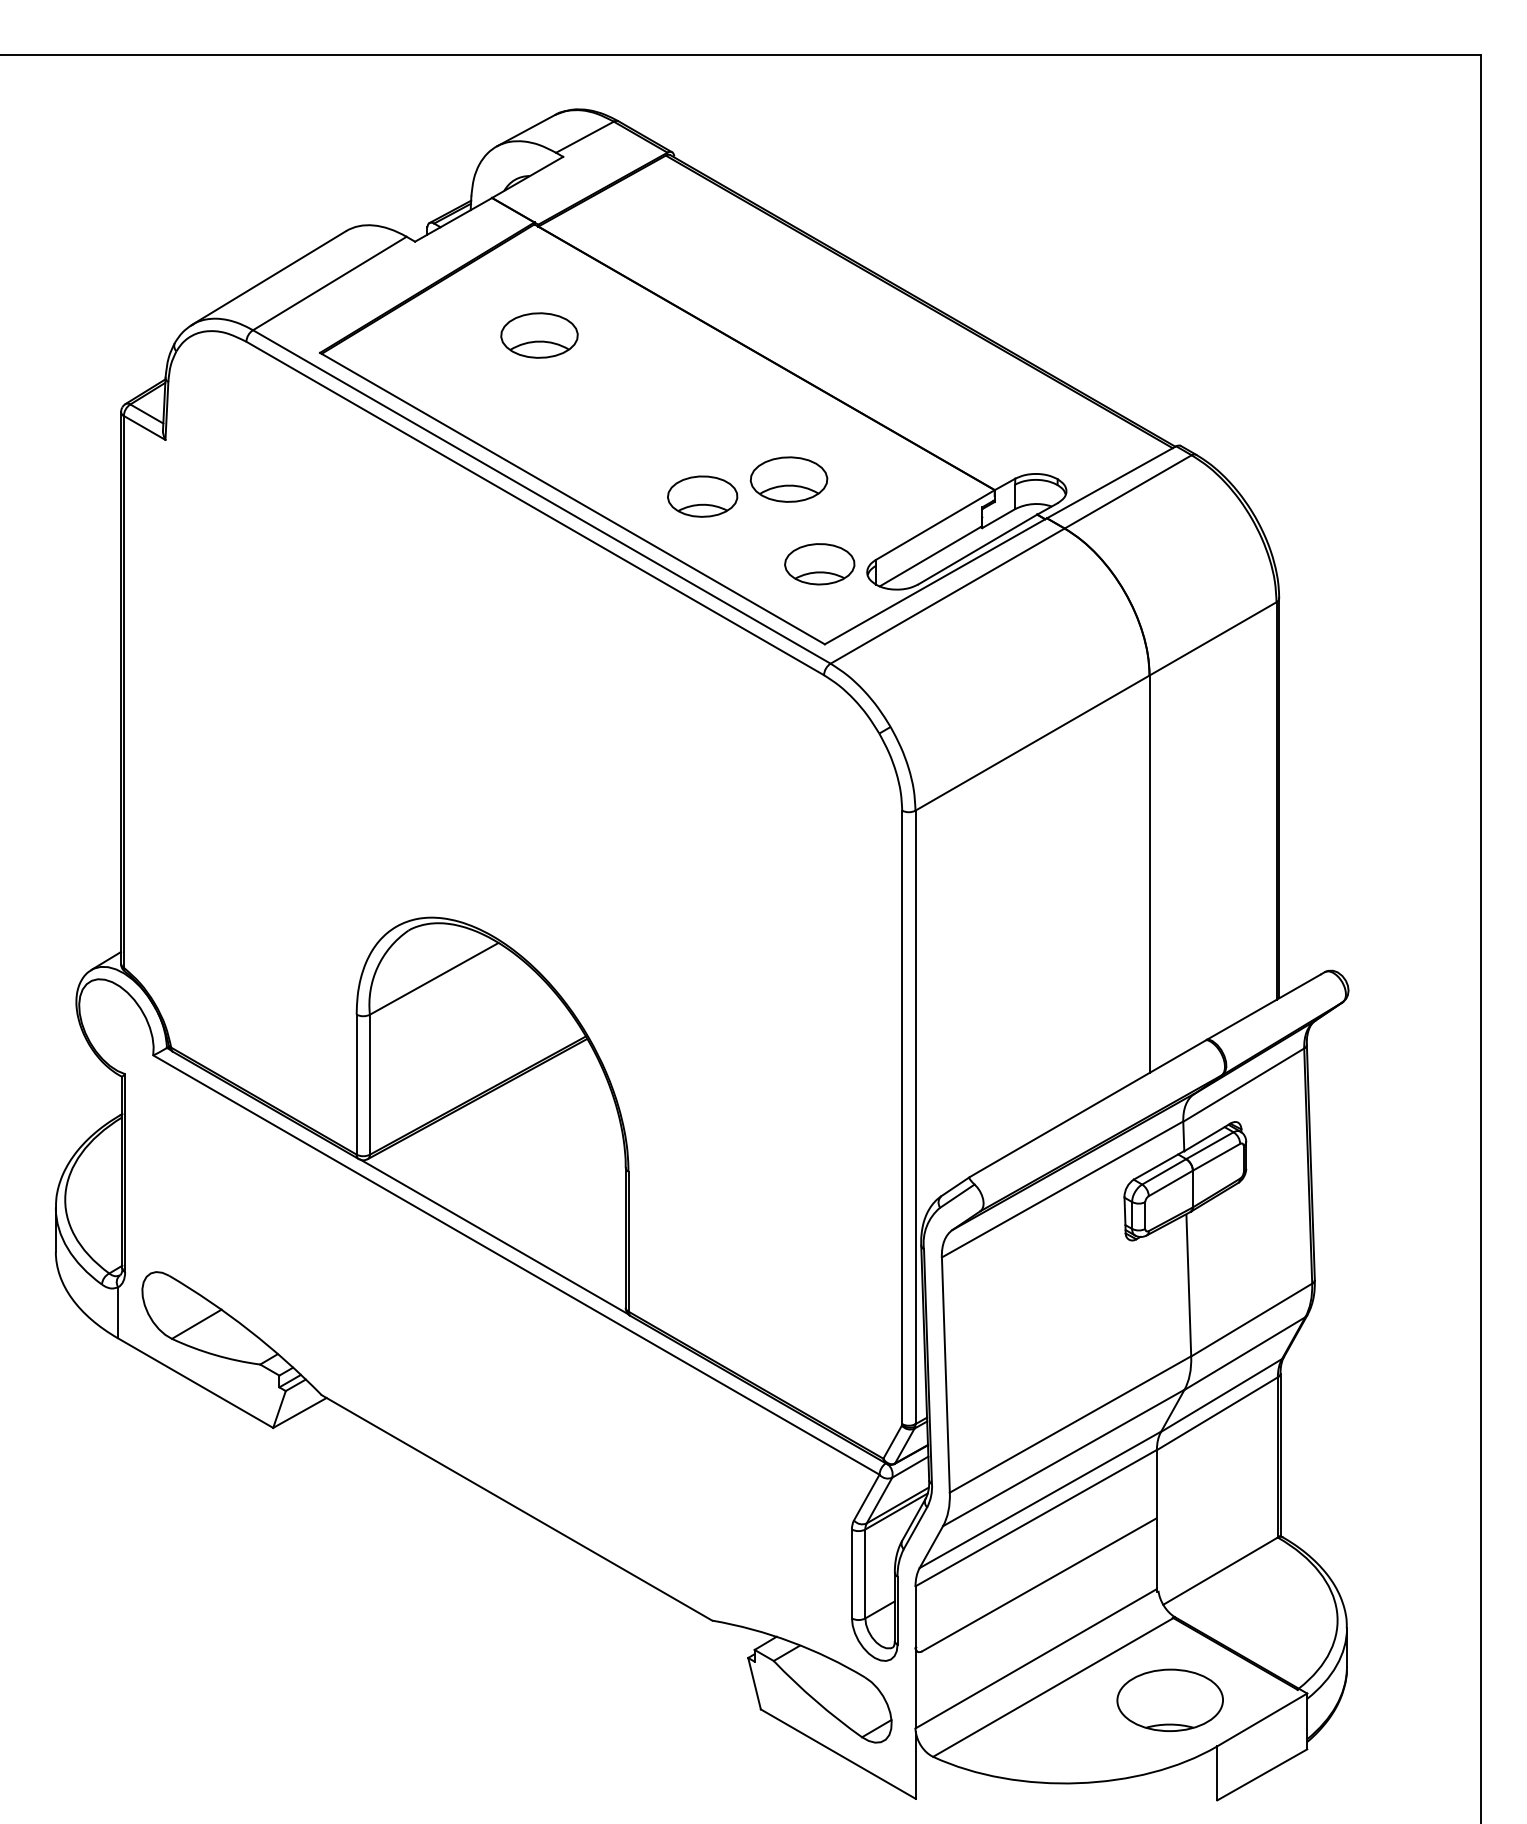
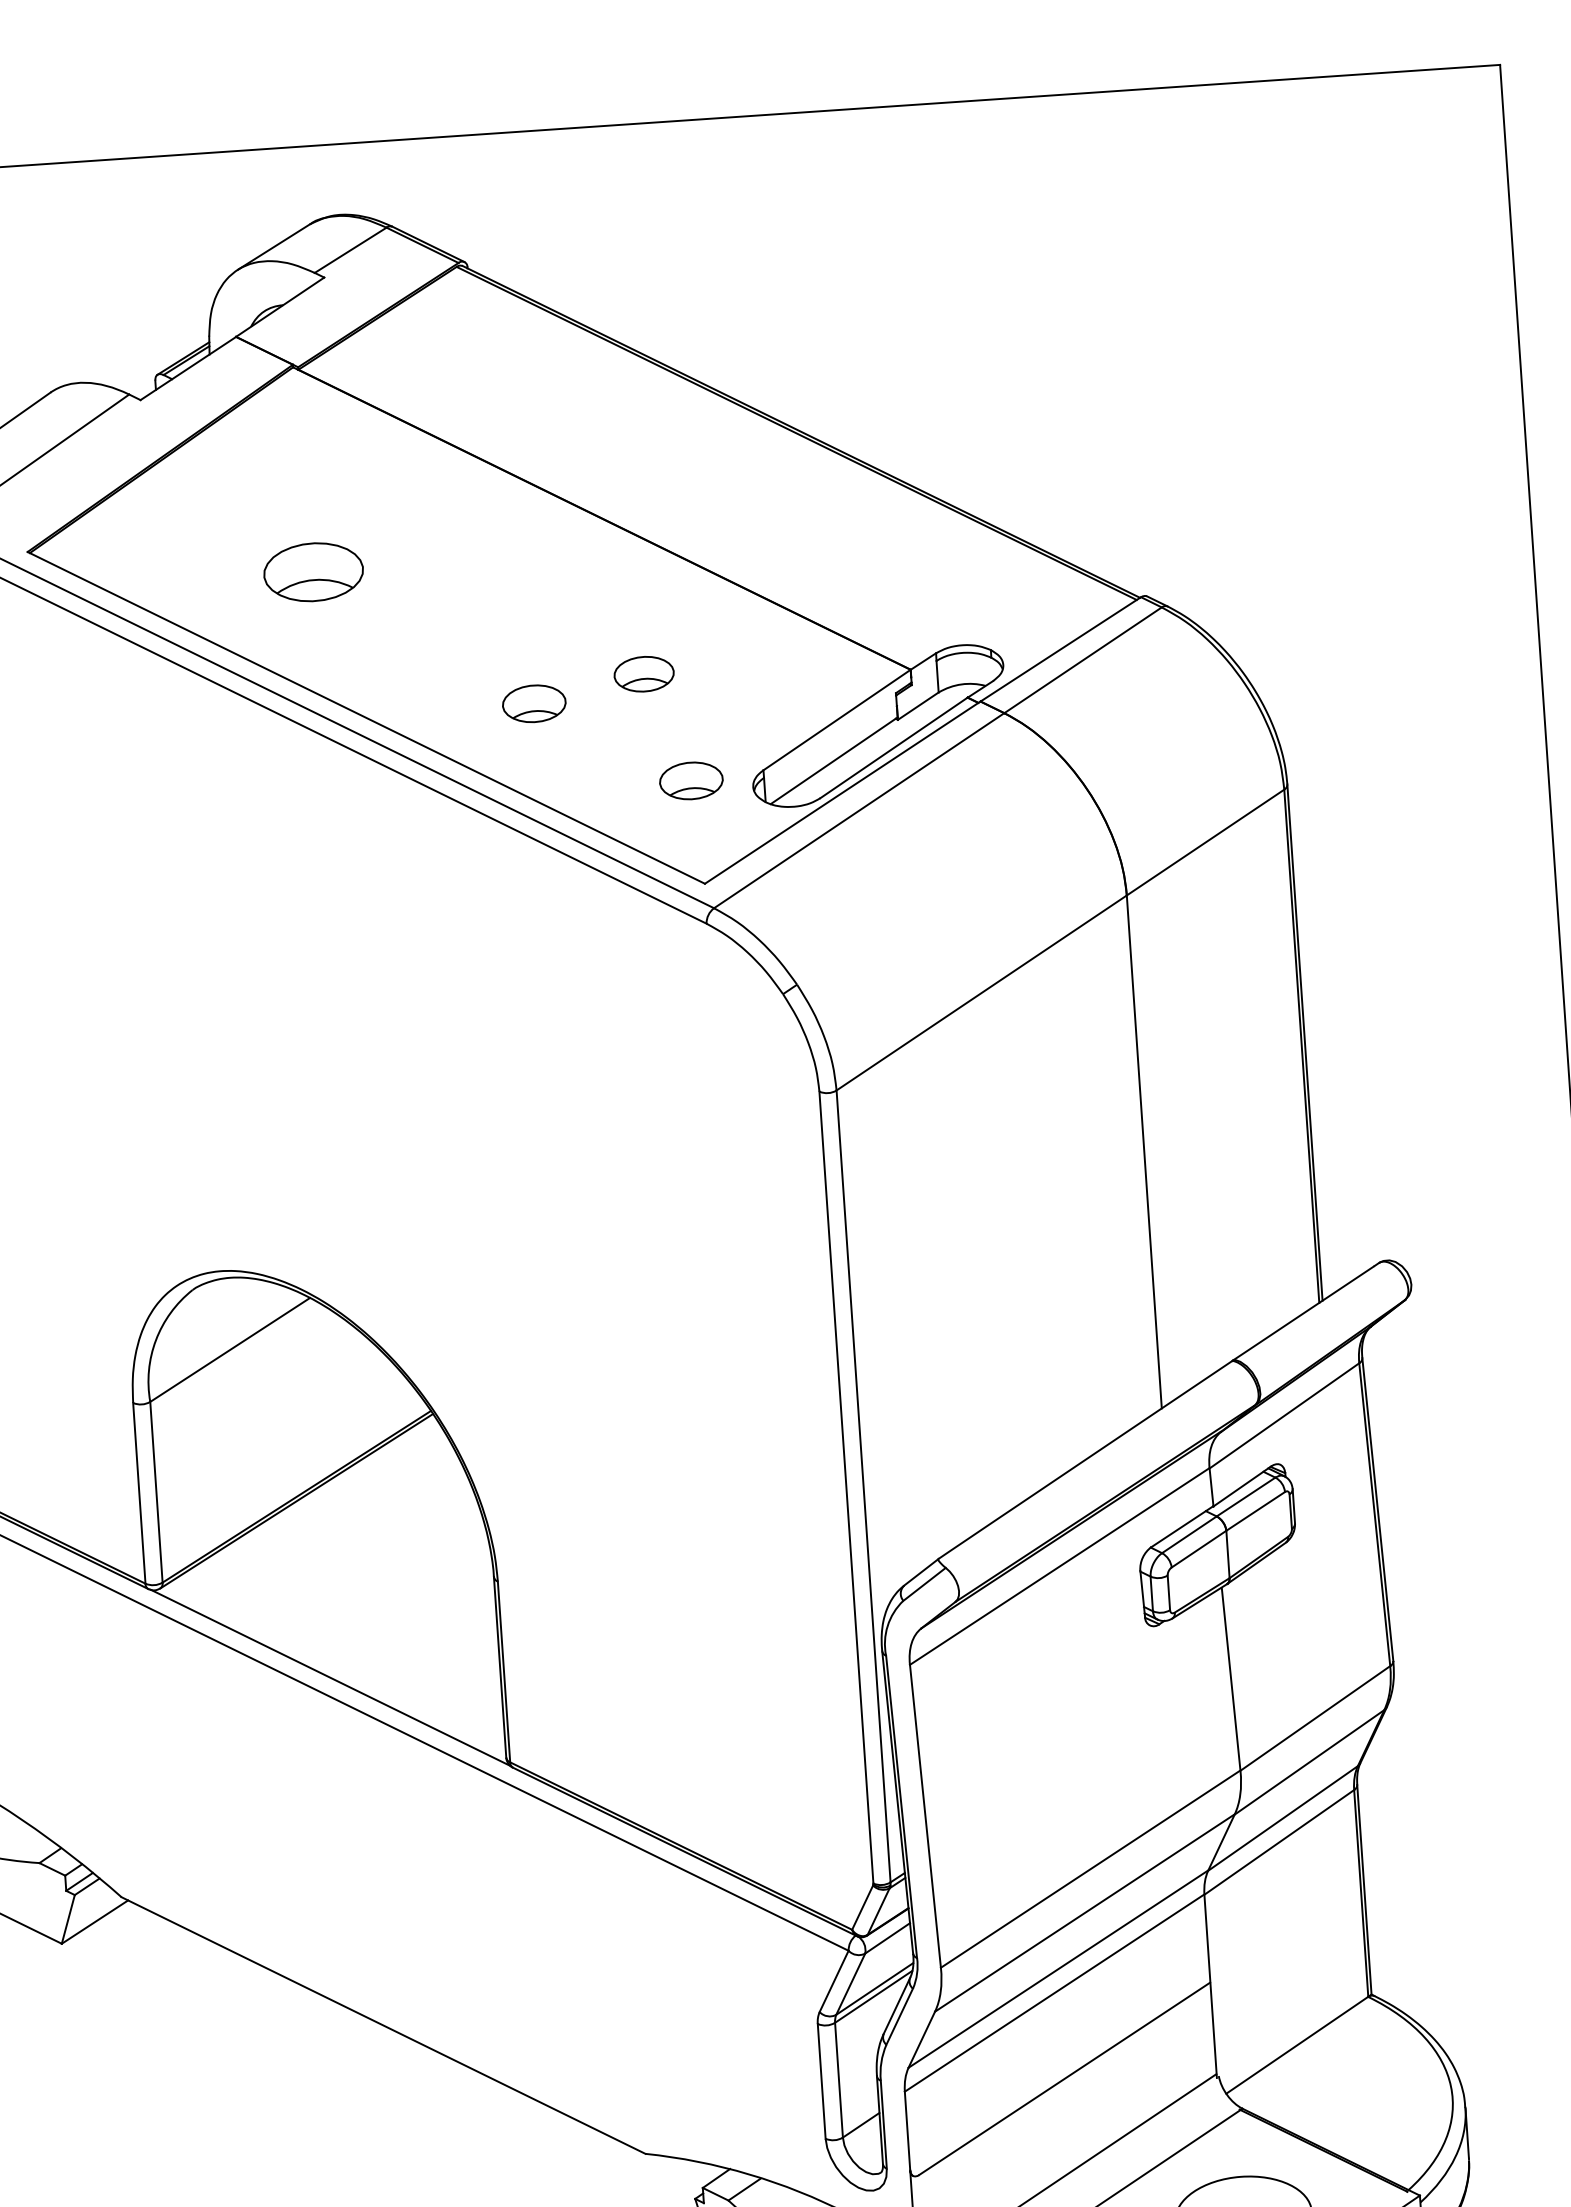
part: (539, 335) -> (313, 572), moved
part: (788, 479) -> (643, 674), size x0.6
part: (702, 496) -> (533, 703), size x0.7
part: (819, 564) -> (690, 781), size x0.7

